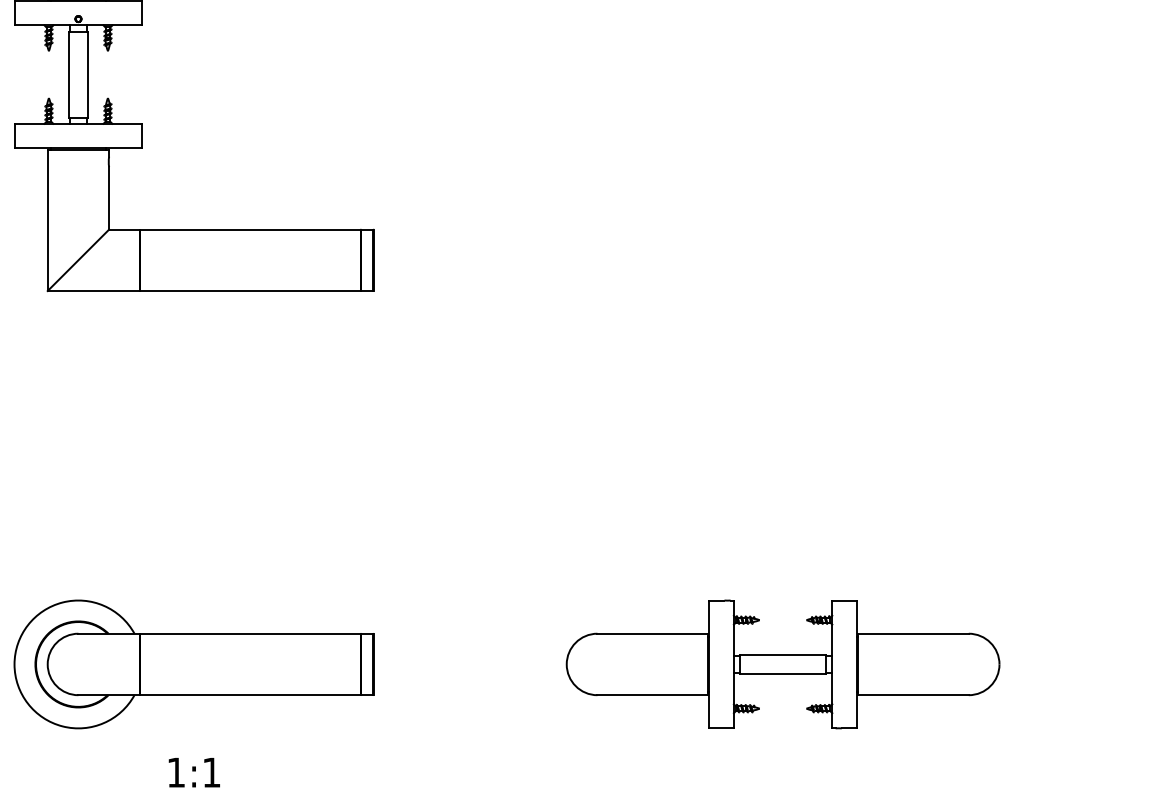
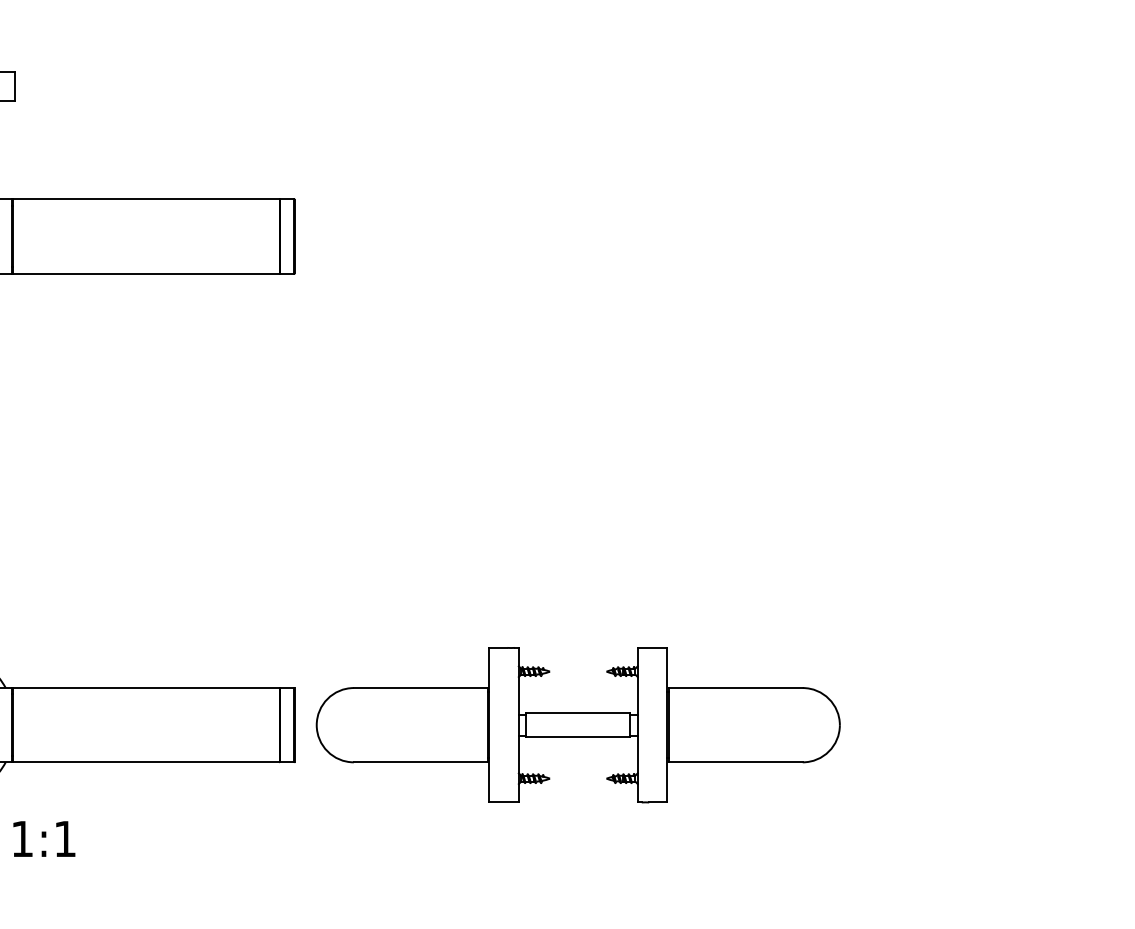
part: (782, 664) -> (577, 725), moved
text: (193, 772) -> (43, 838), moved

